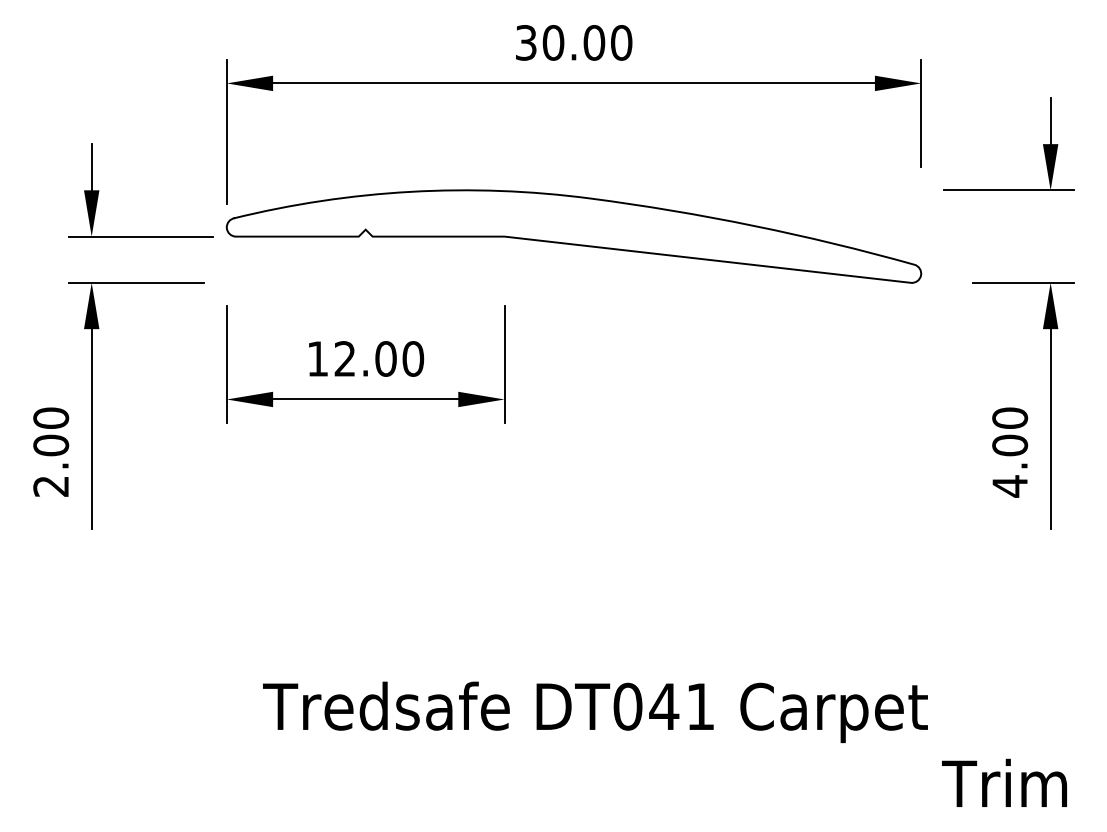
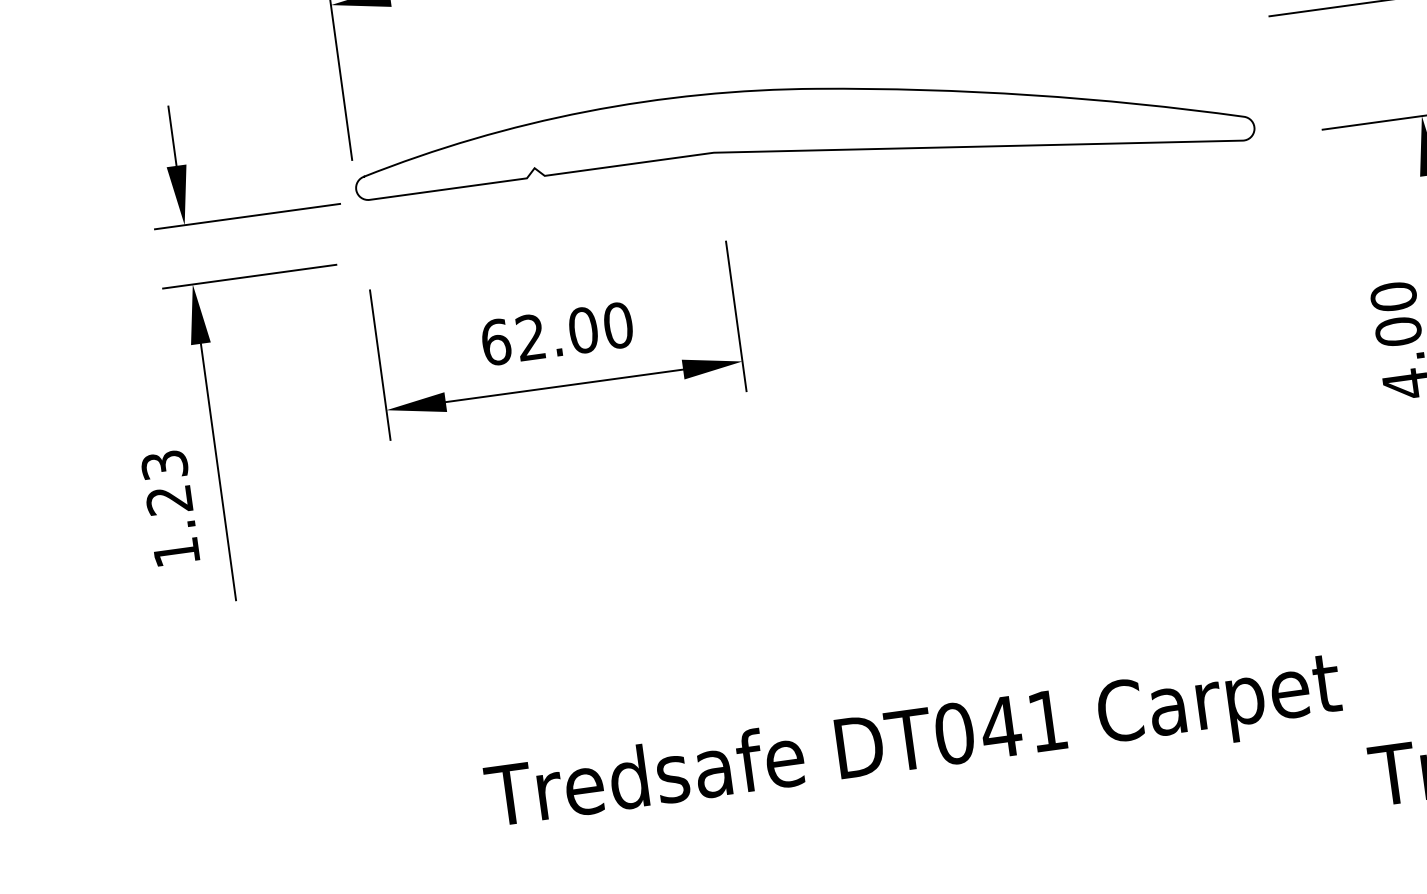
text: (317, 358) -> (495, 341), 12.00 -> 62.00
text: (51, 451) -> (170, 507), 2.00 -> 1.23

